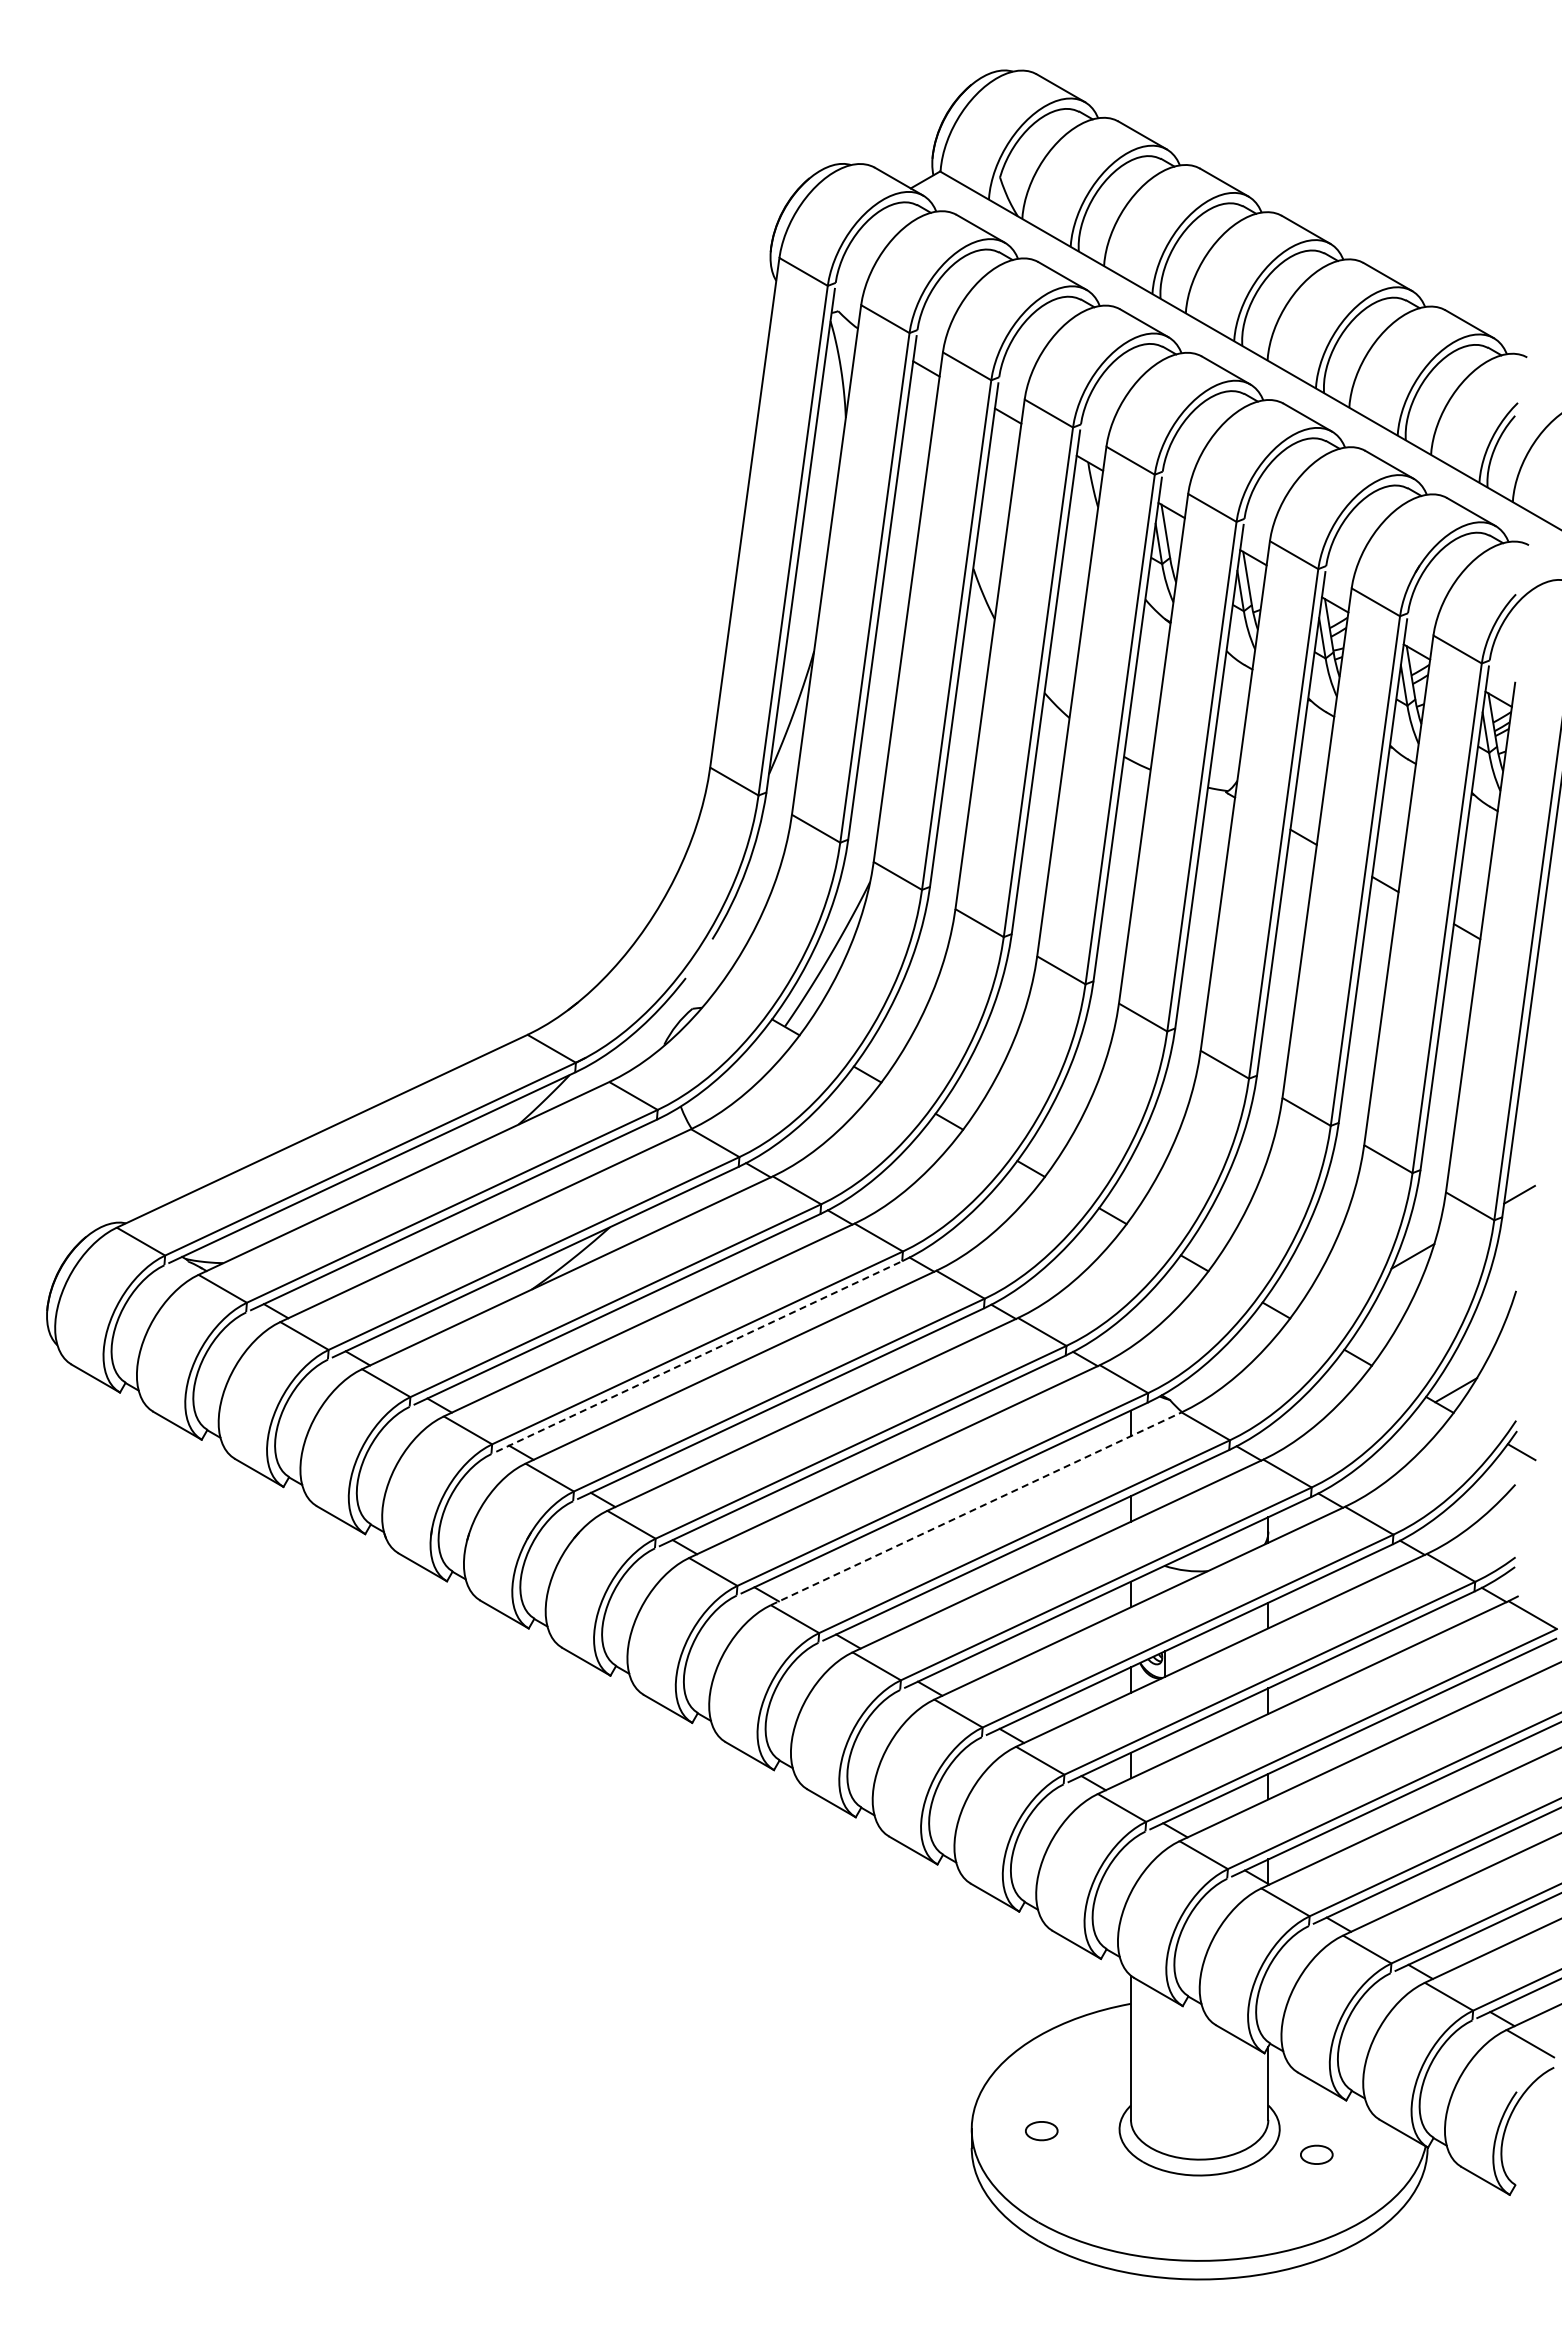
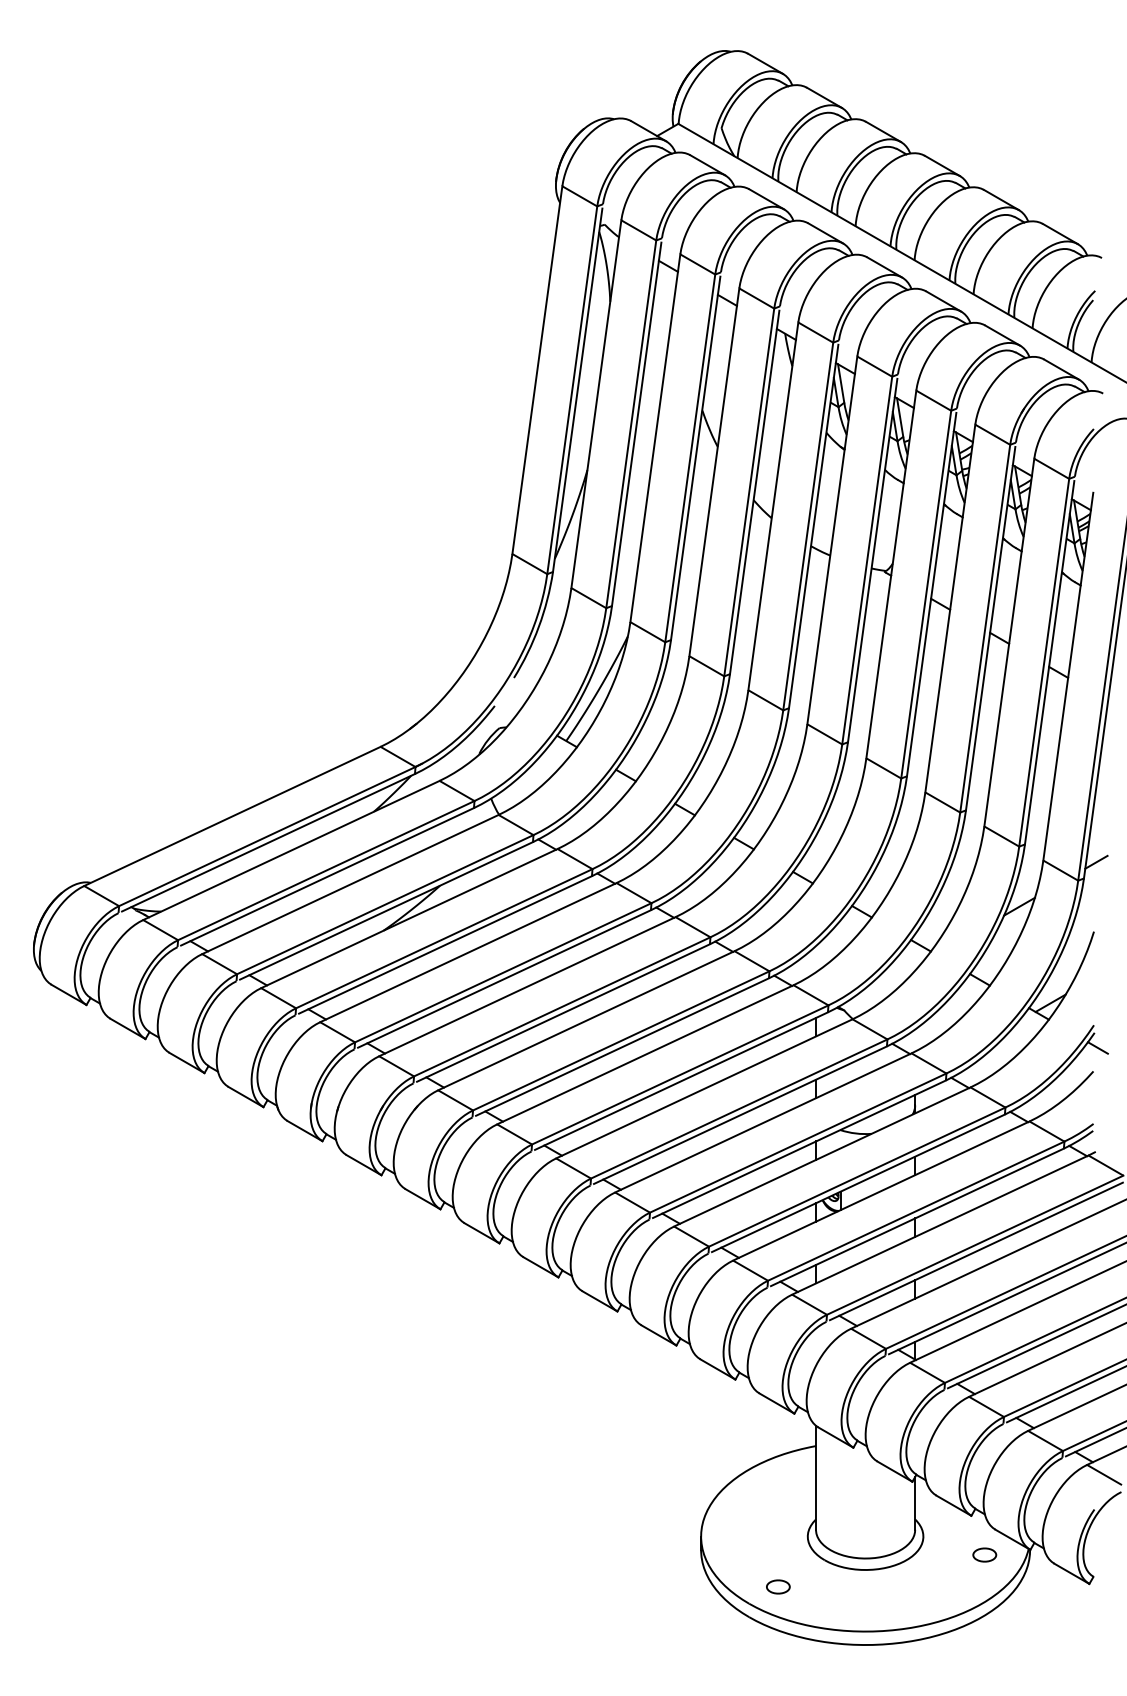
line: (699, 1356) -> (504, 978), dashed -> solid
line: (976, 1508) -> (704, 1088), dashed -> solid
part: (1041, 2131) -> (778, 1587), moved
part: (1316, 2154) -> (984, 1554), moved

